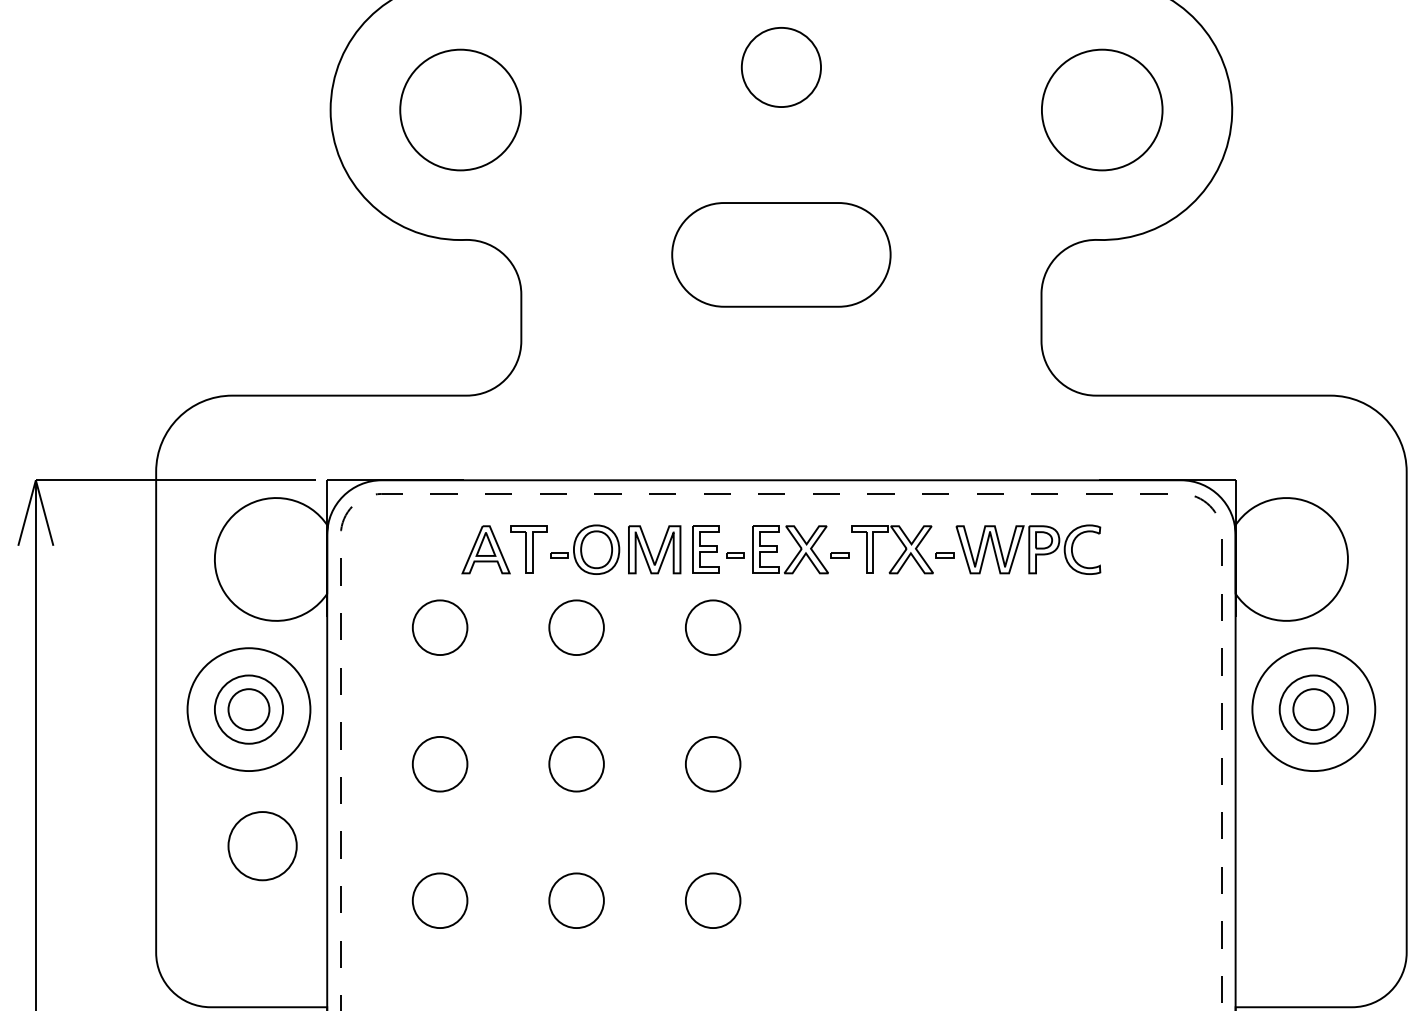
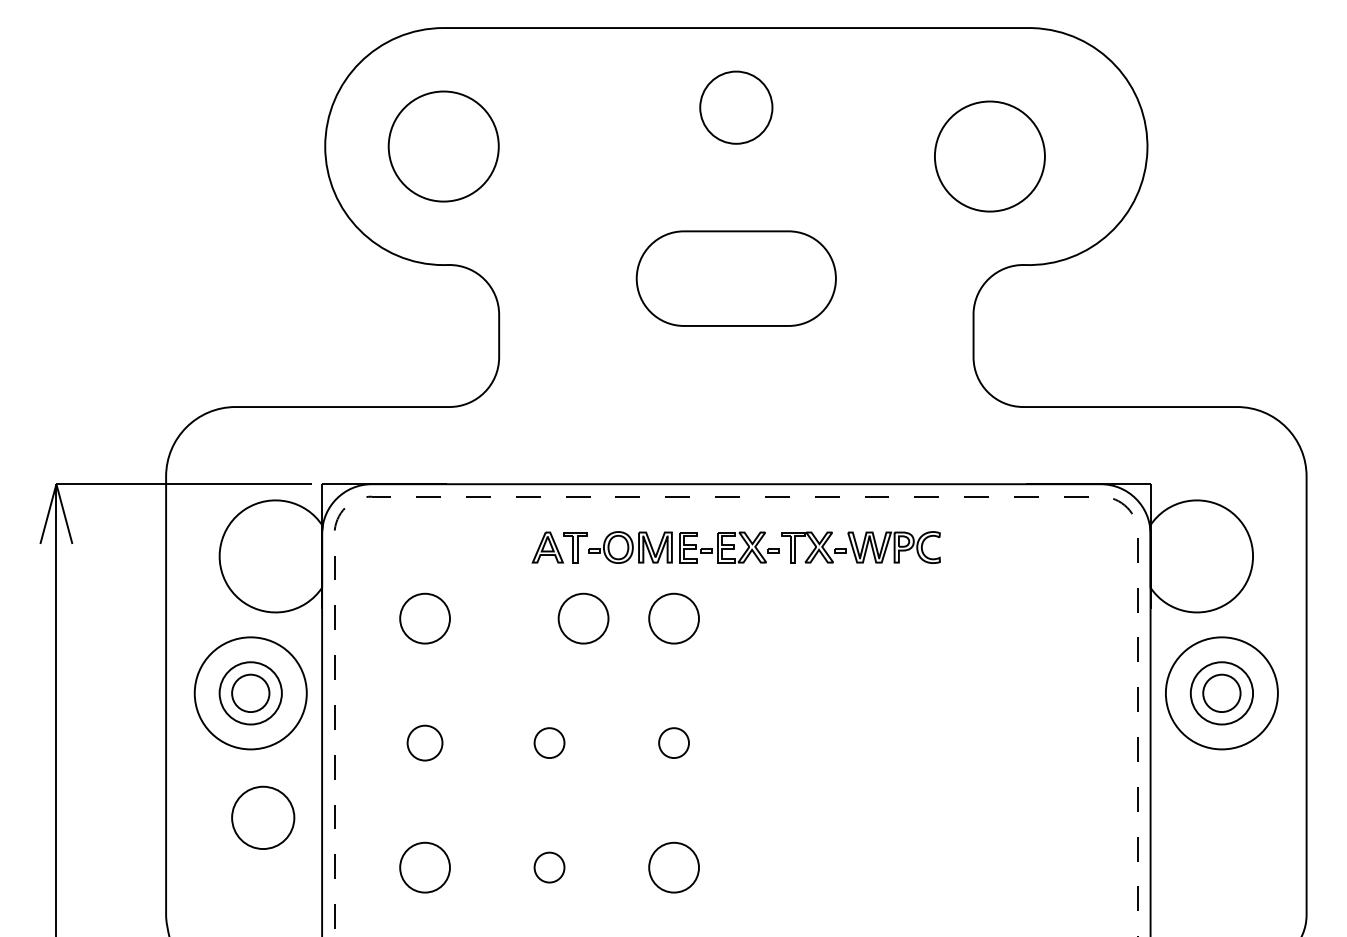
part: (1101, 109) -> (989, 156), moved
part: (781, 549) -> (736, 547), size x0.7
part: (576, 627) -> (583, 618), moved
part: (439, 763) -> (424, 742), size x0.7
part: (576, 763) -> (549, 742), size x0.6
part: (712, 763) -> (673, 742), size x0.6
part: (576, 900) -> (549, 867), size x0.6

